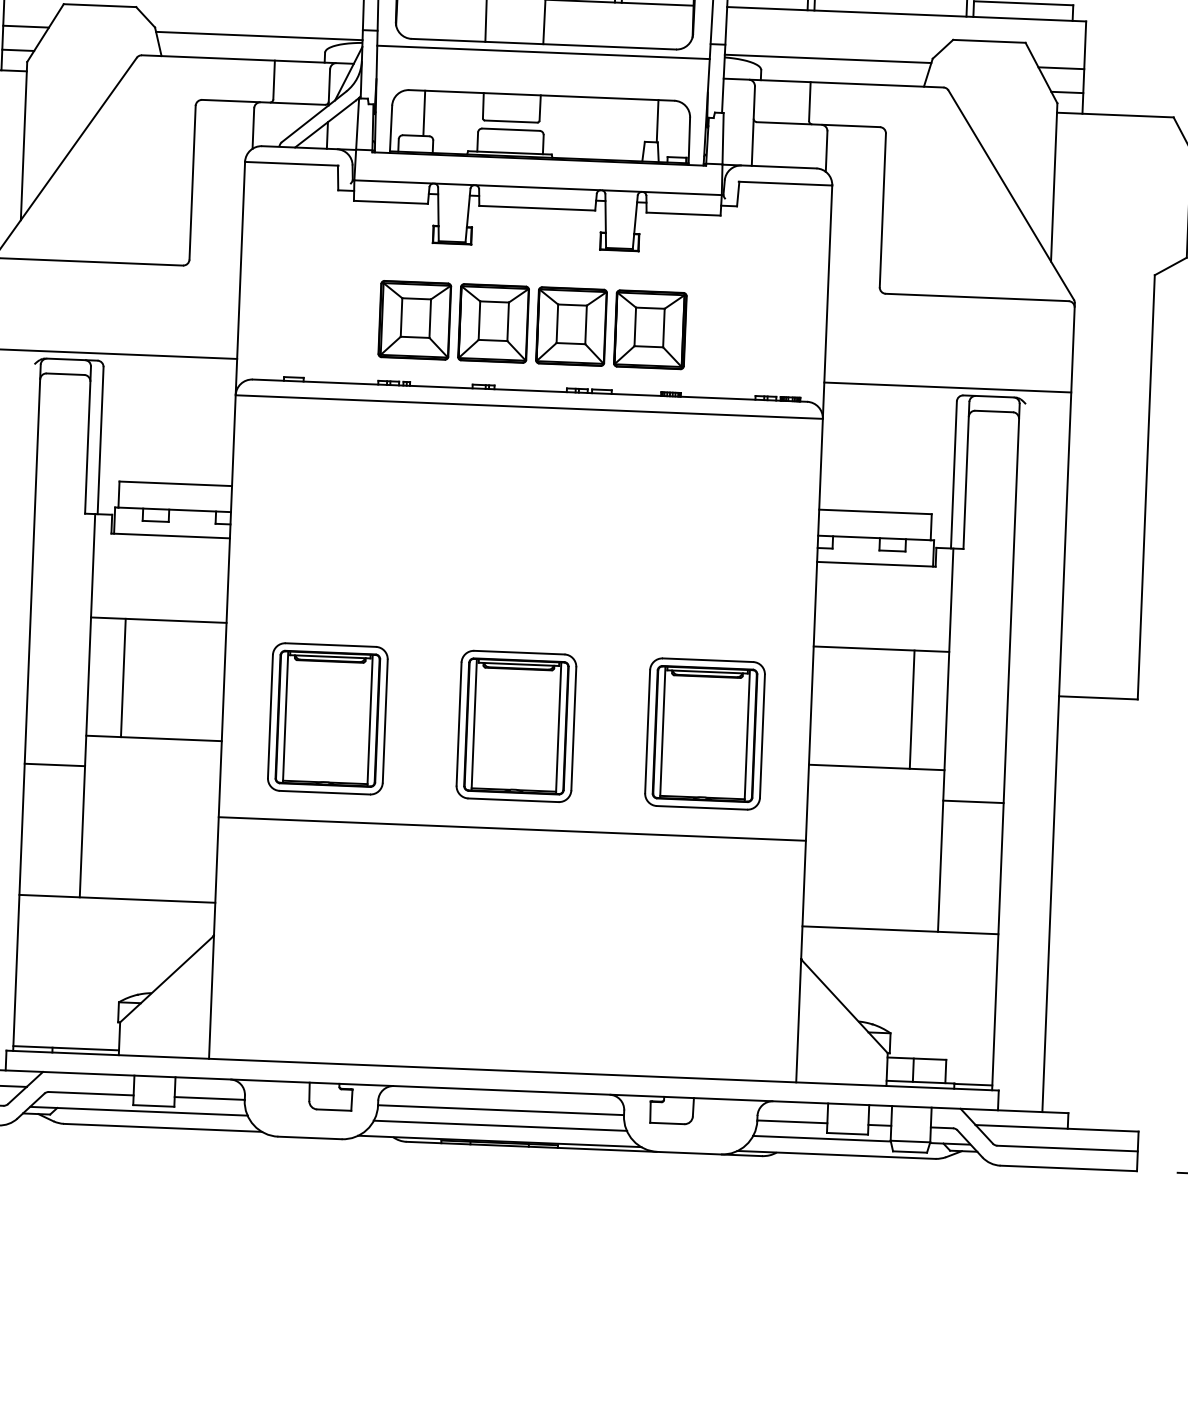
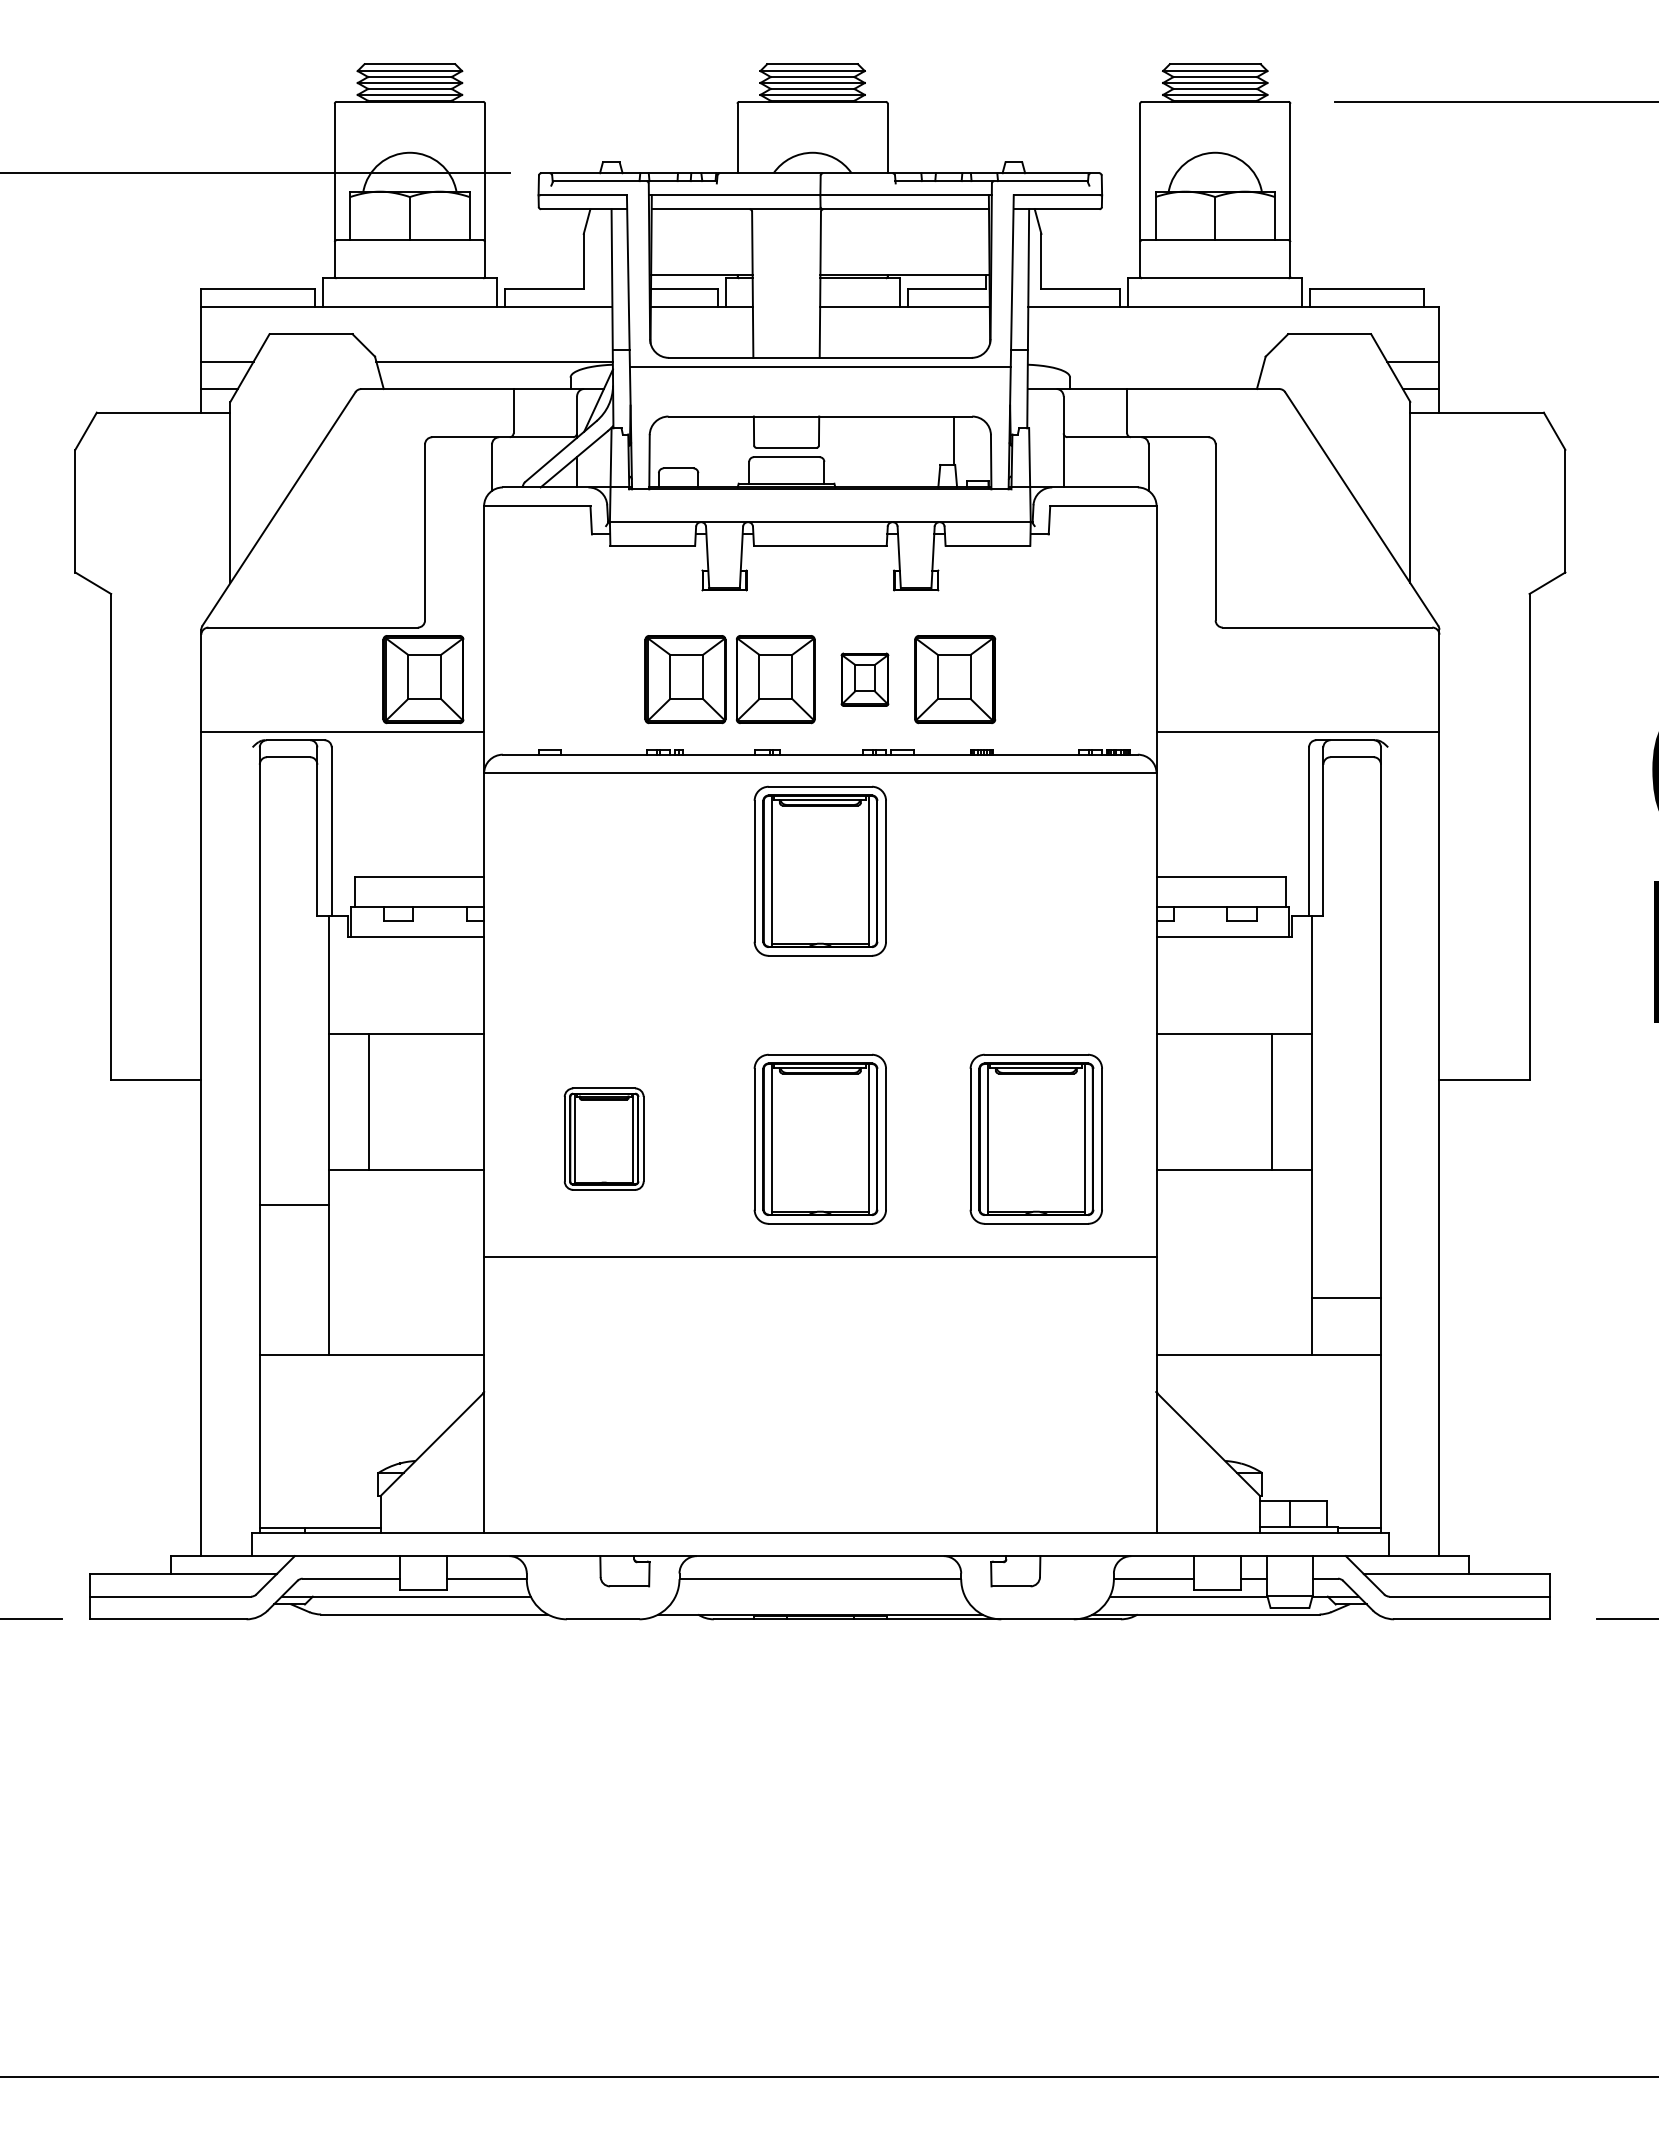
line: (827, 58) -> (1145, 361), removed
line: (424, 113) -> (686, 442), removed
part: (186, 311) -> (423, 679), added
part: (571, 326) -> (864, 679), size x0.6
part: (525, 491) -> (819, 870), added
part: (327, 718) -> (603, 1138), size x0.6
line: (973, 801) -> (1346, 1297), moved
line: (500, 1125) -> (820, 1596), removed

